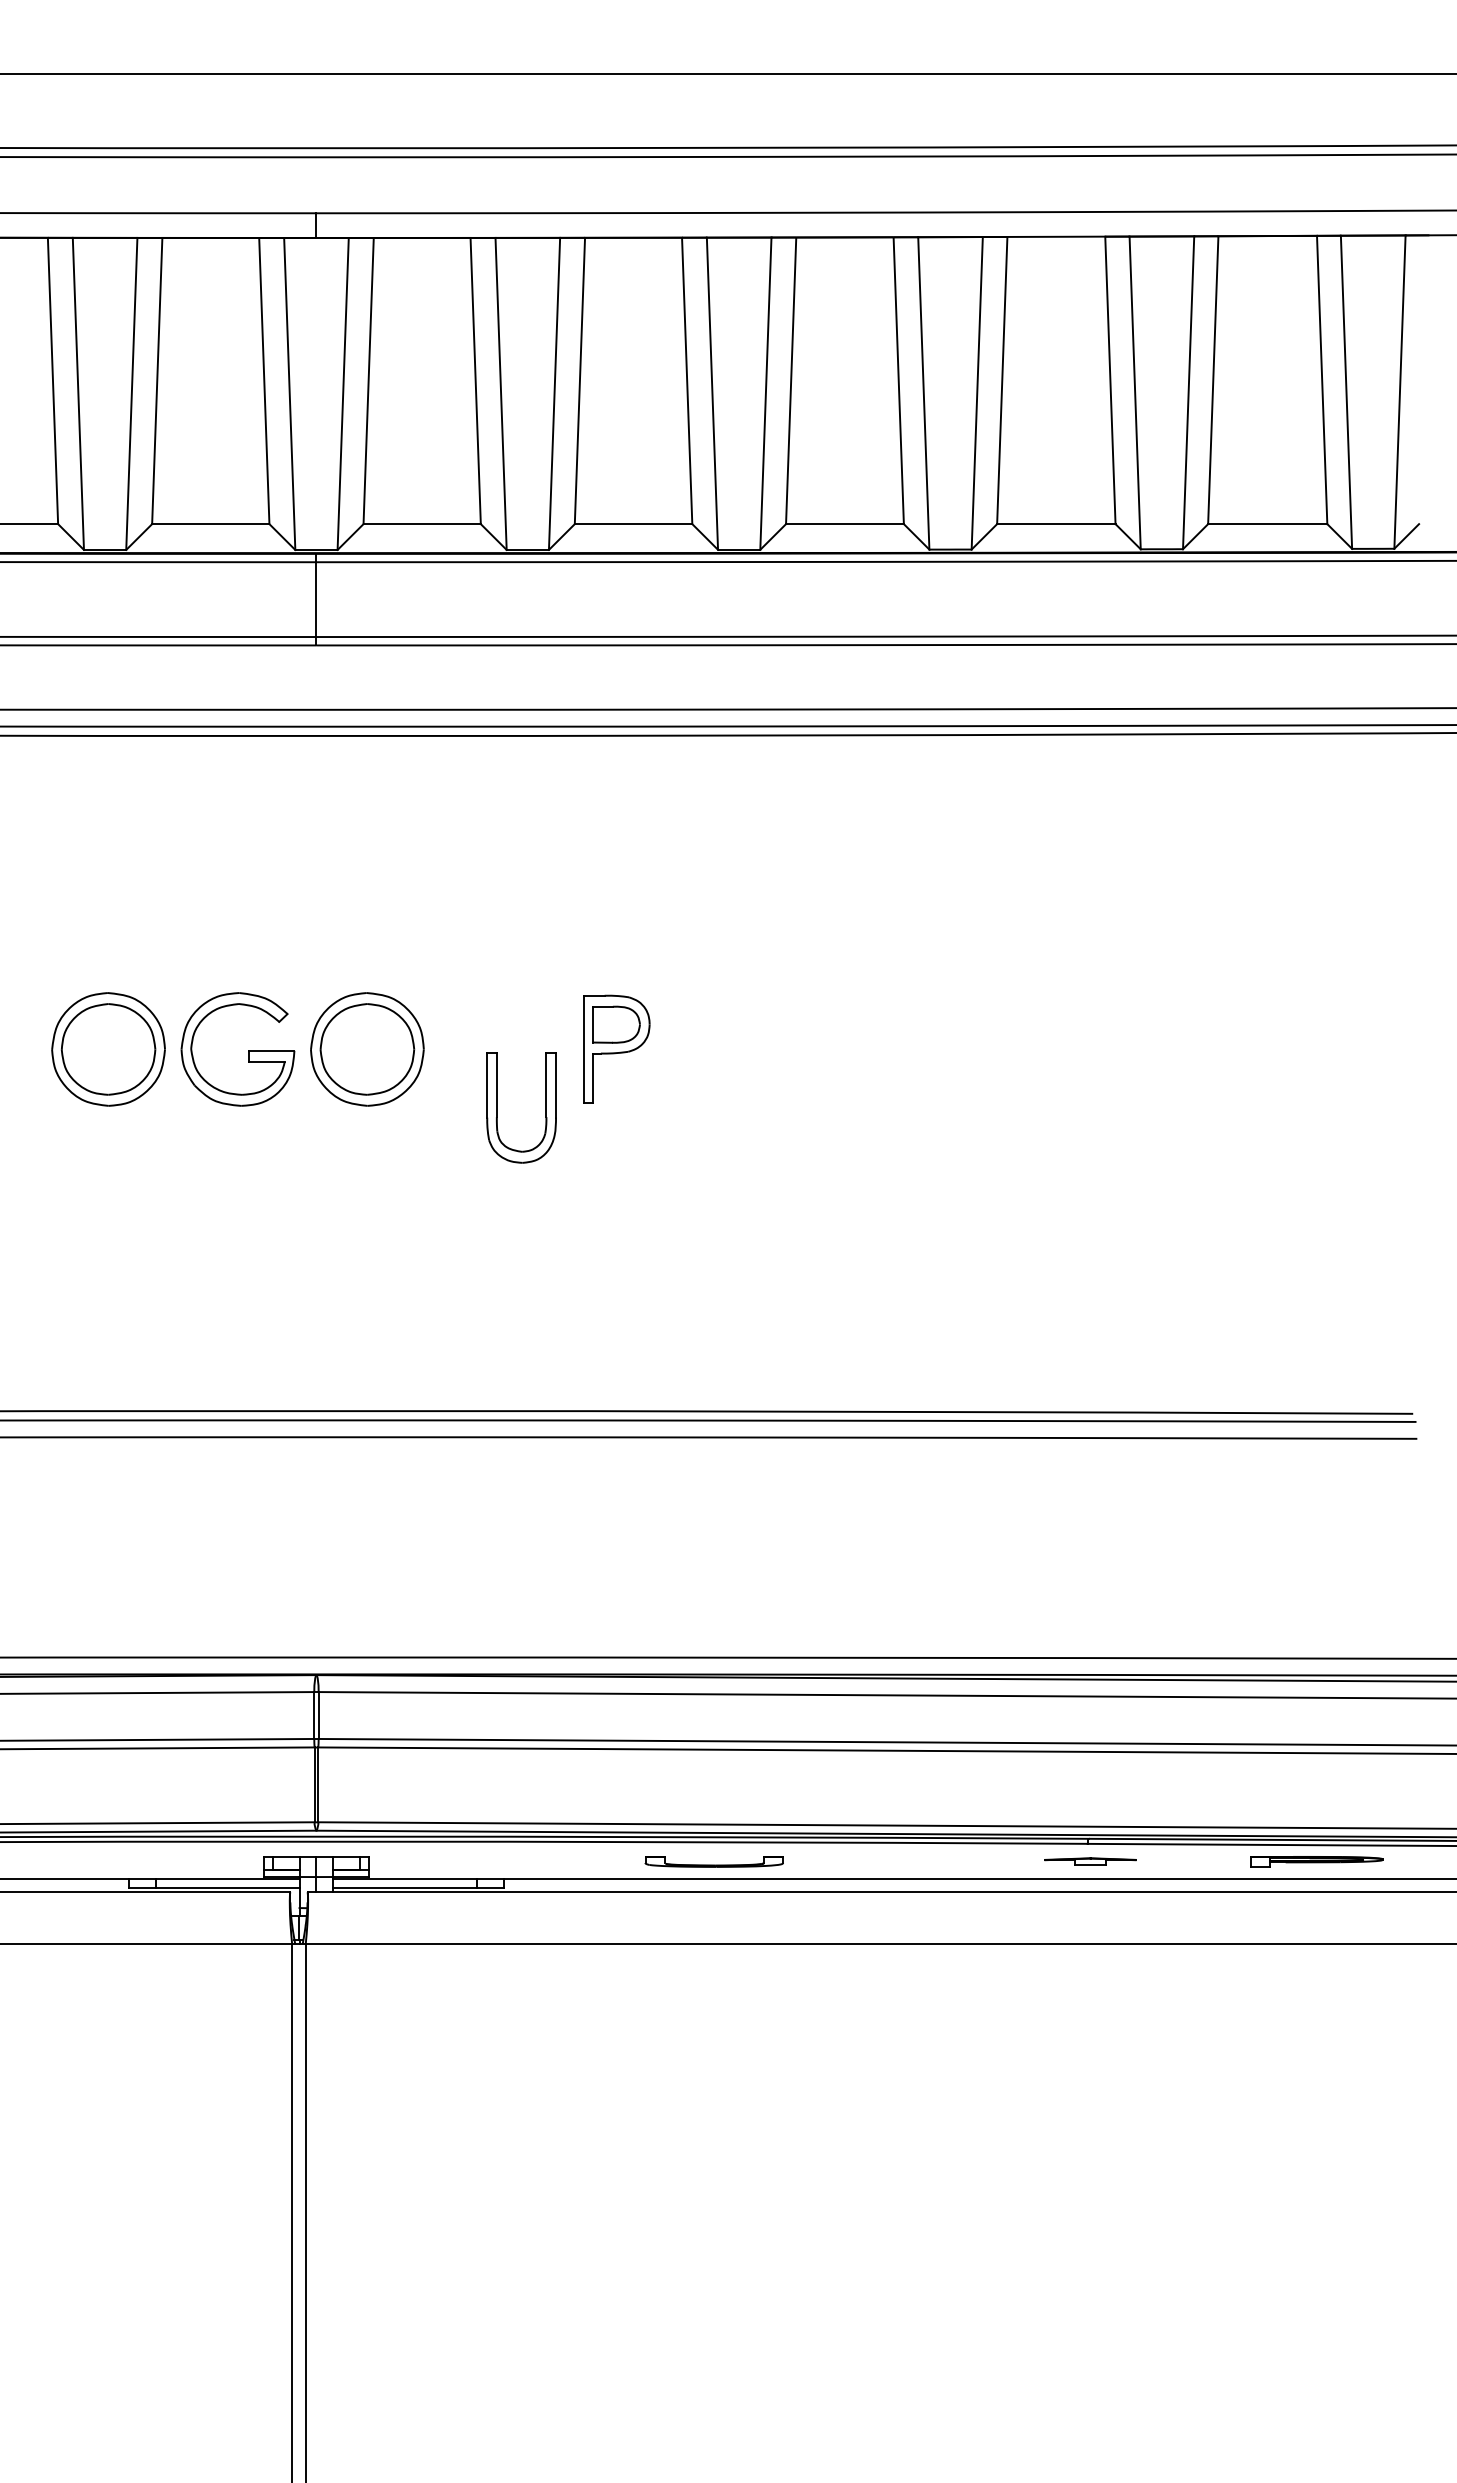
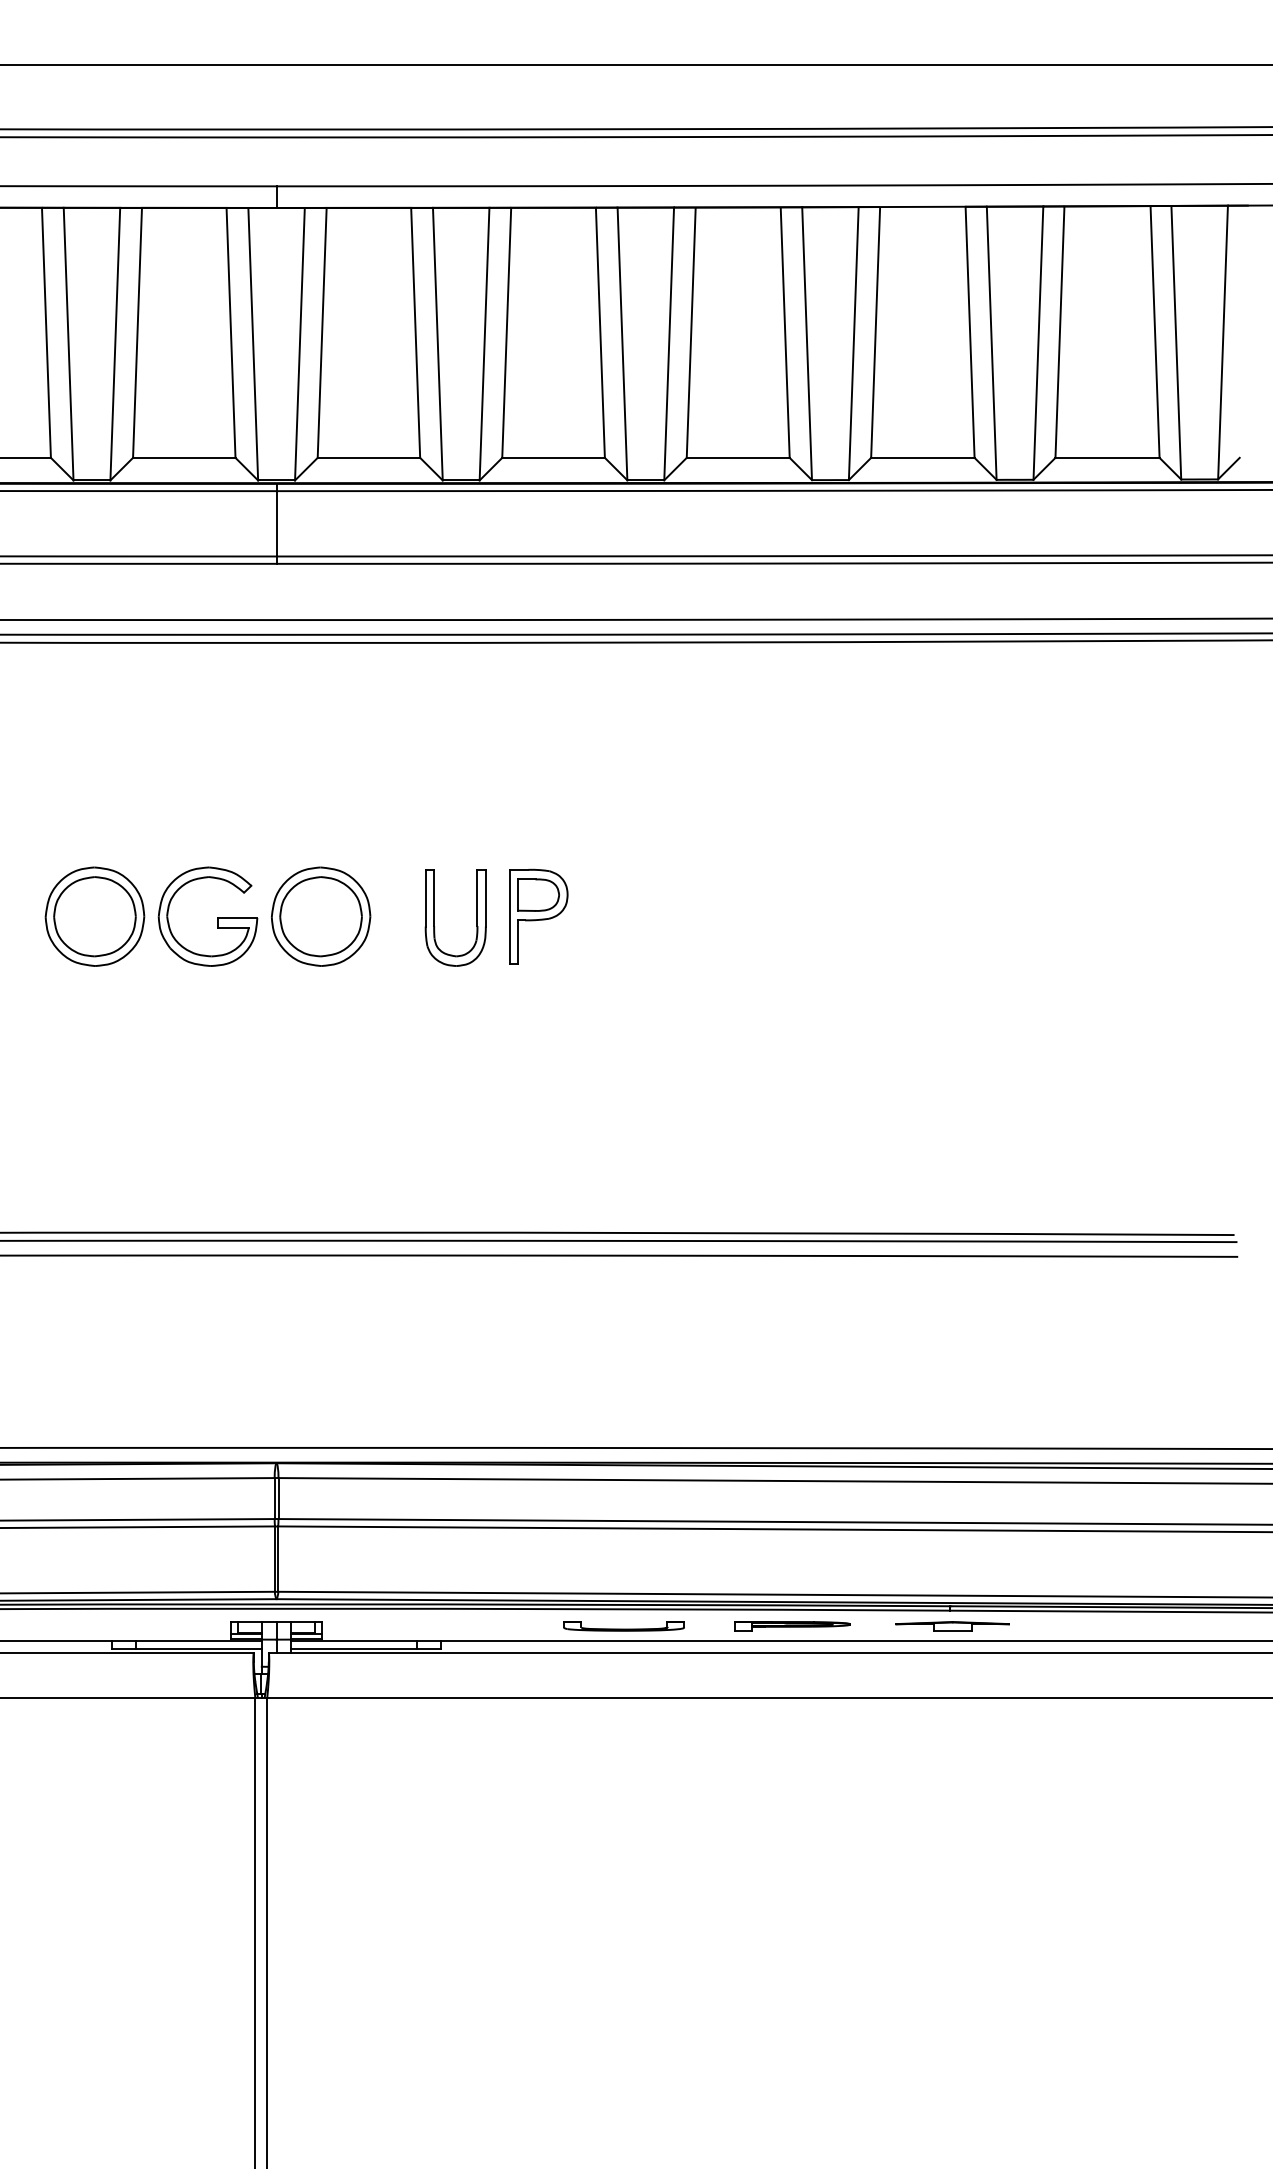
part: (497, 1107) -> (434, 917), moved
part: (1090, 1861) -> (952, 1626), size x1.43
part: (1316, 1861) -> (791, 1626), moved

